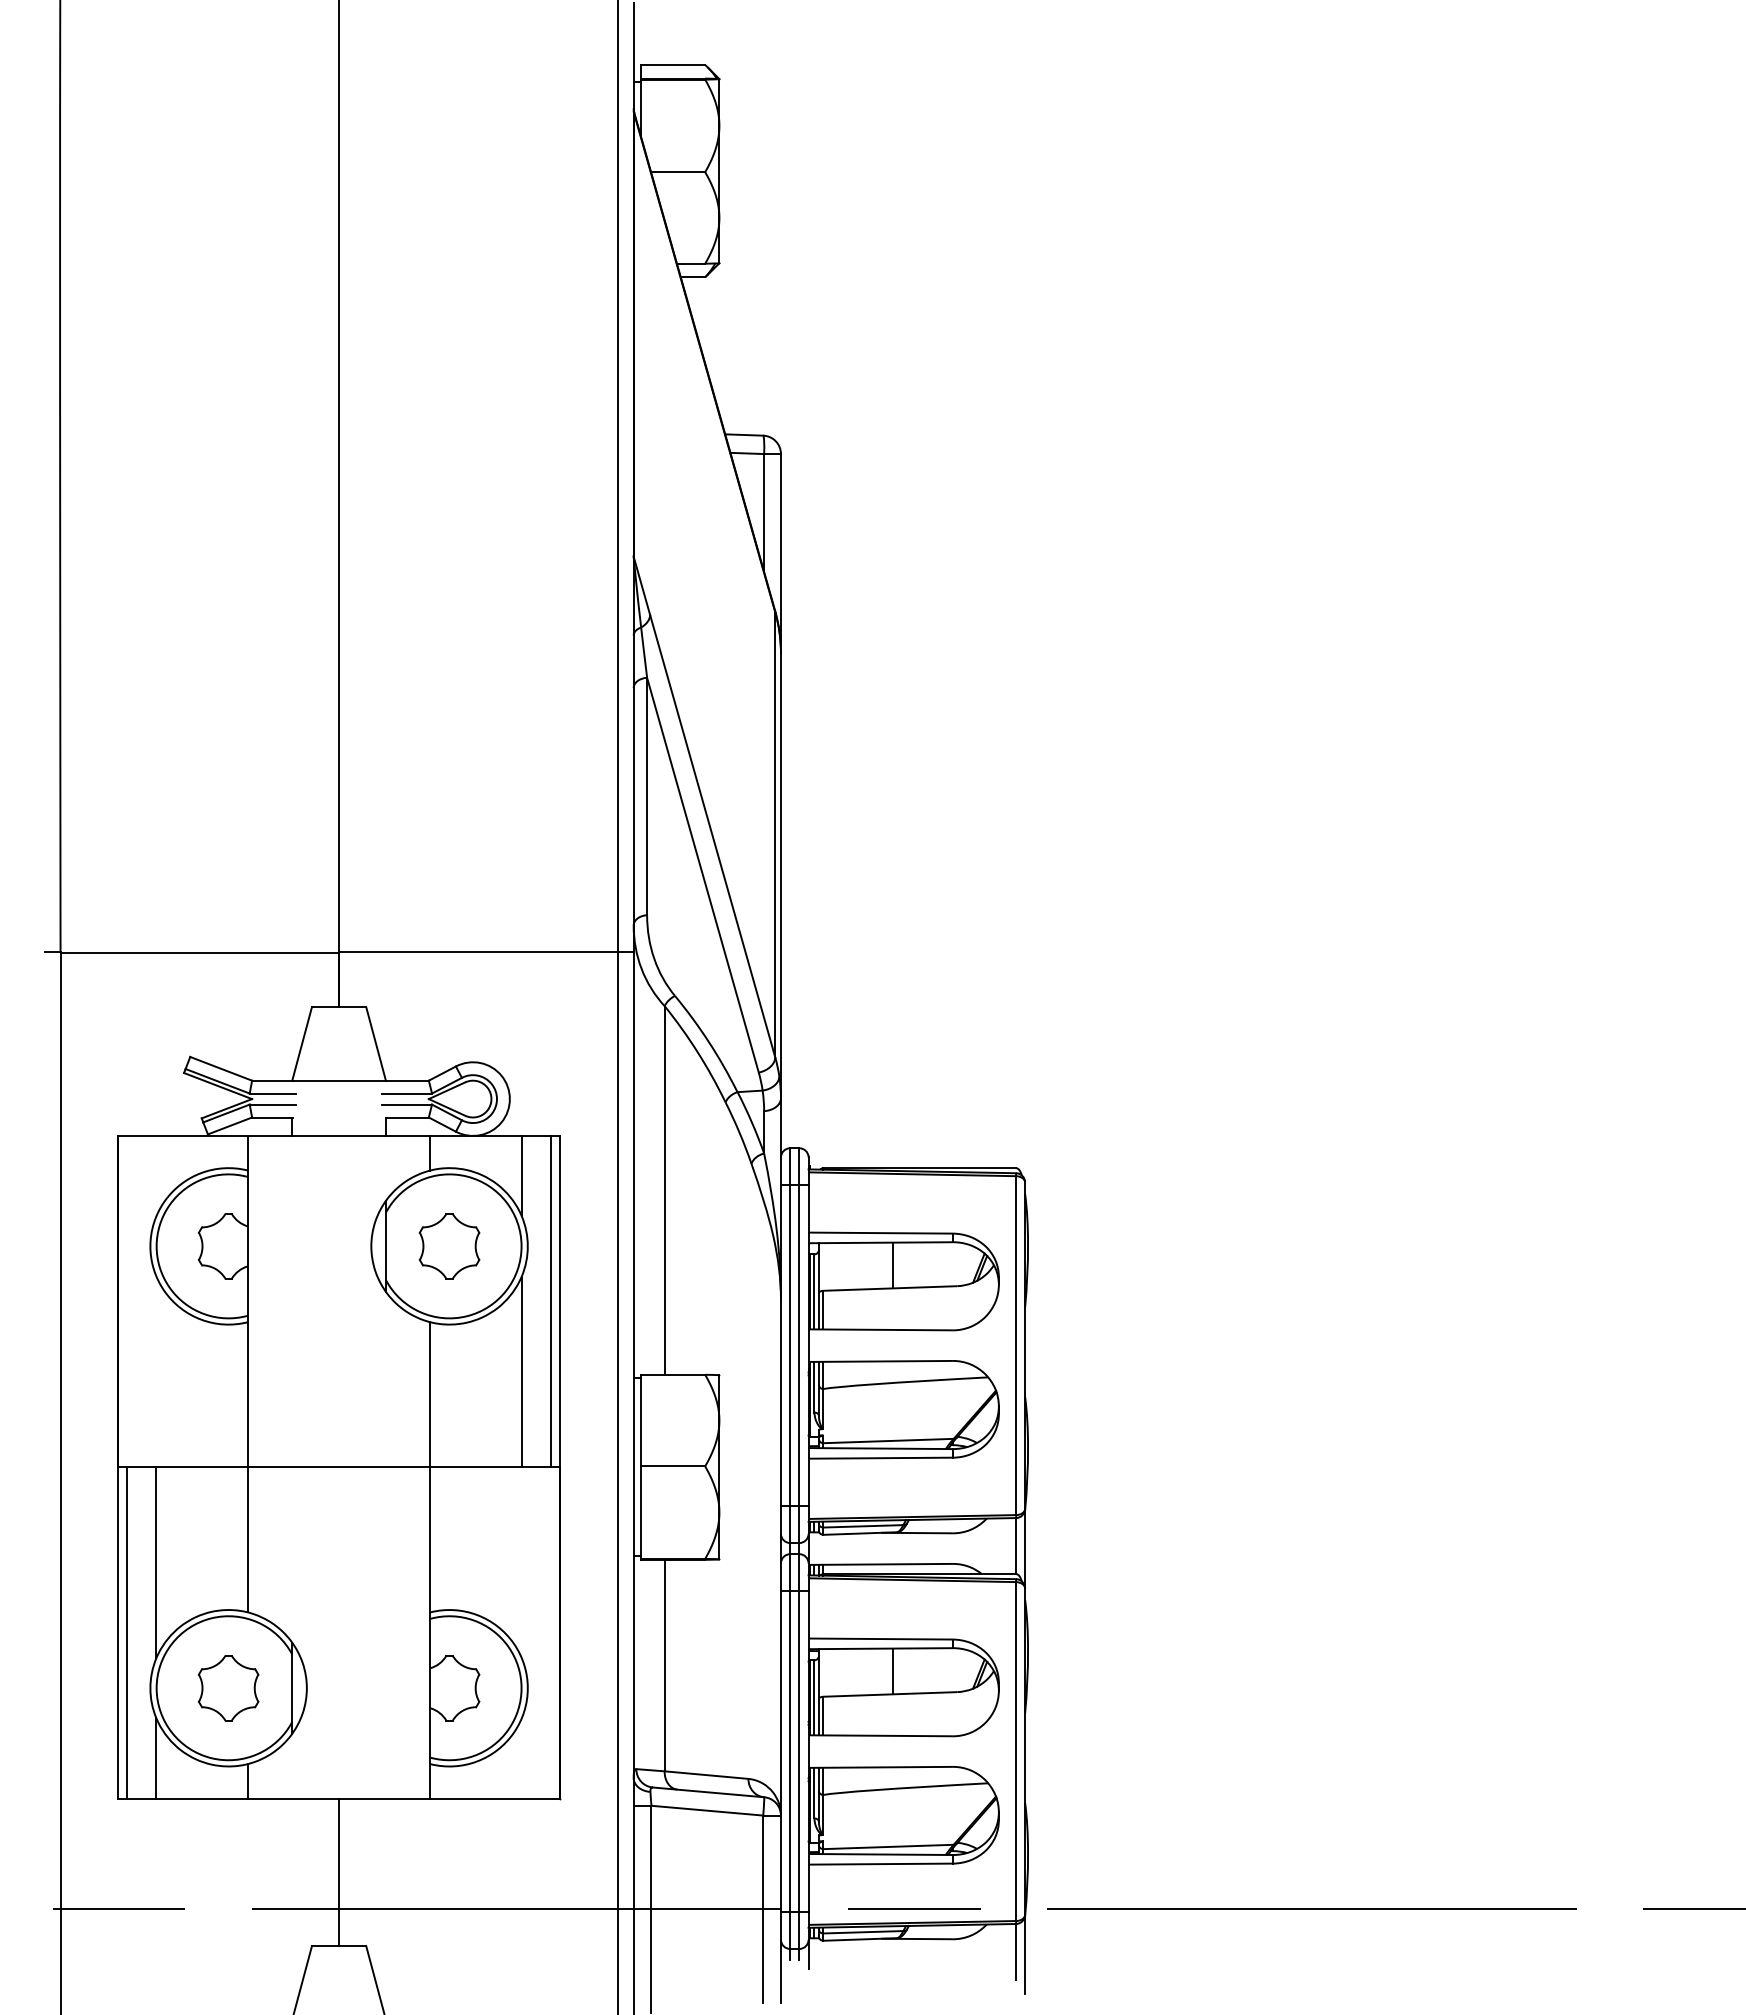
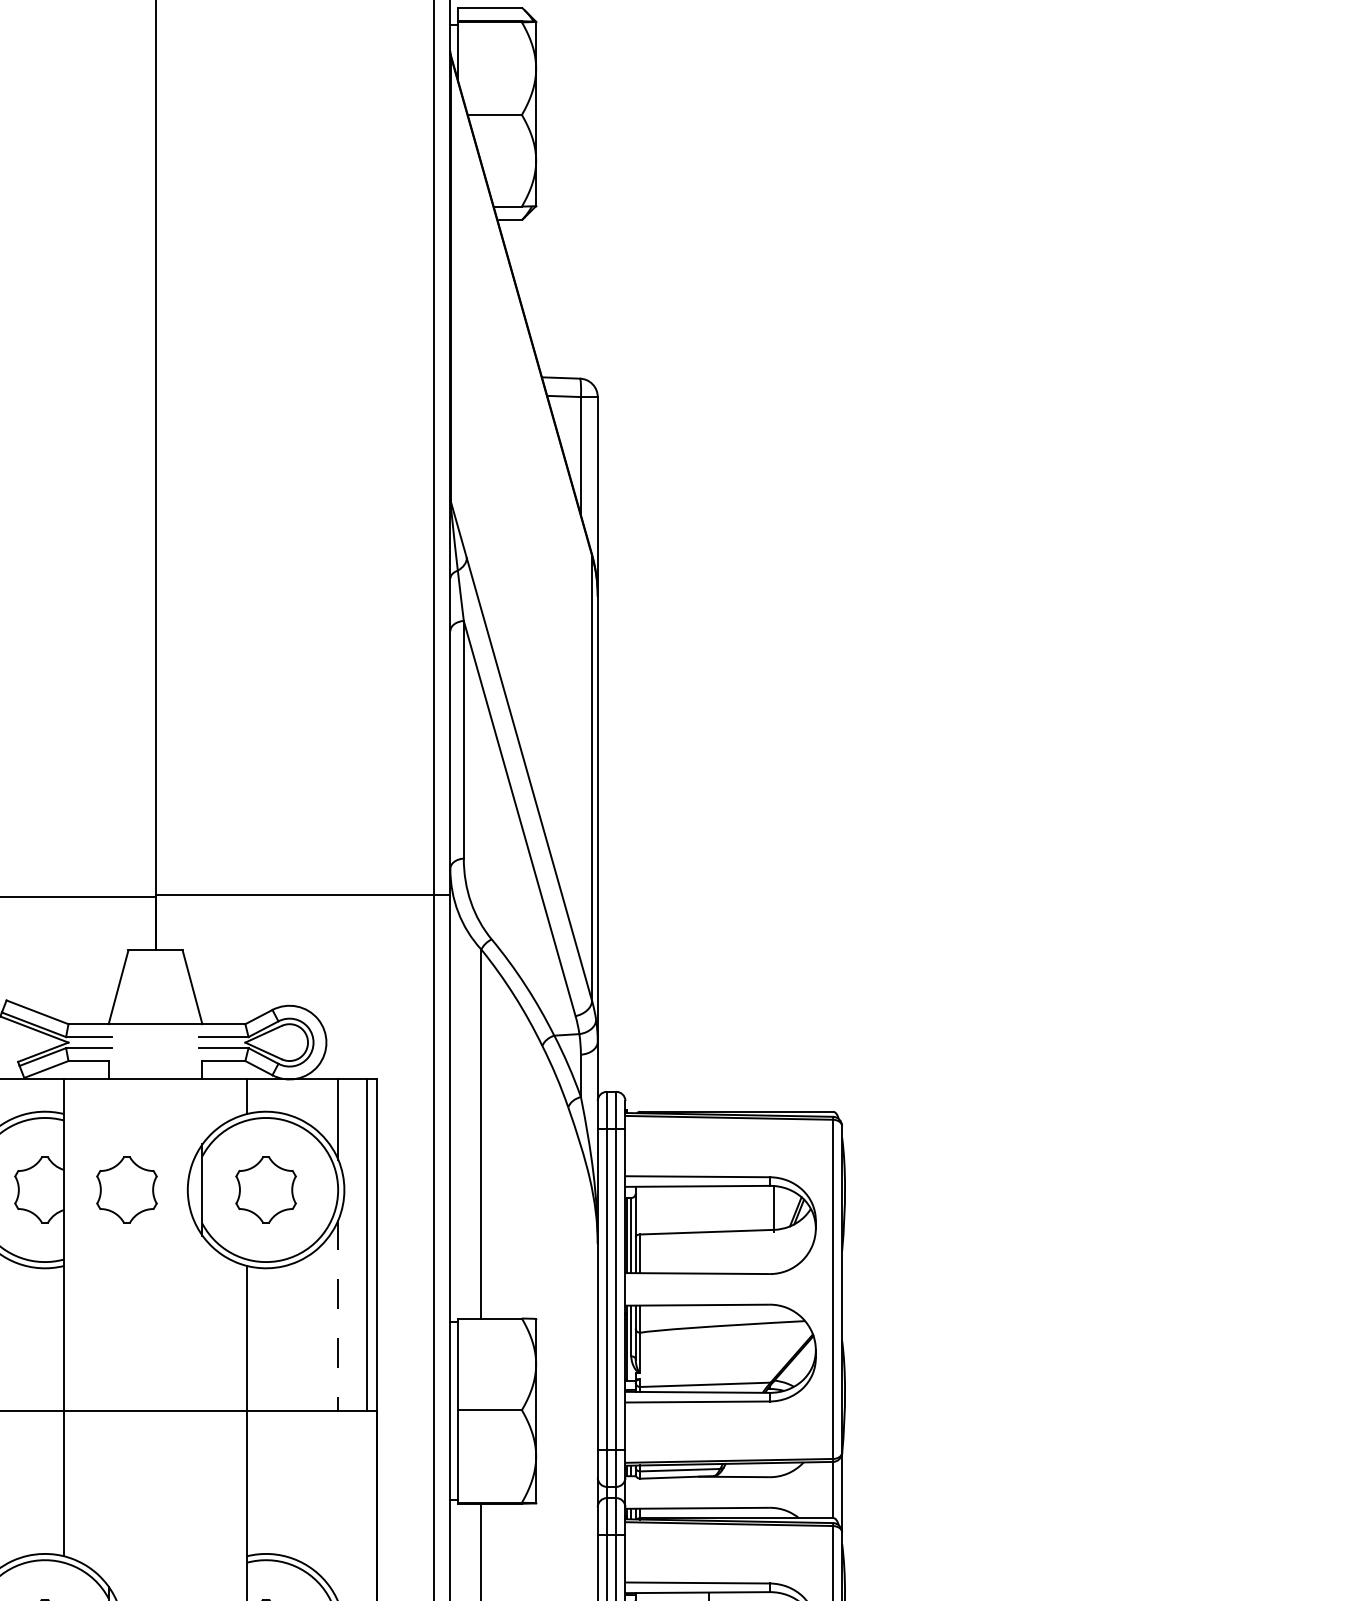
part: (310, 1246) -> (126, 1190), added
line: (892, 1265) -> (774, 1209), moved
line: (521, 1372) -> (338, 1316), solid -> dashed

